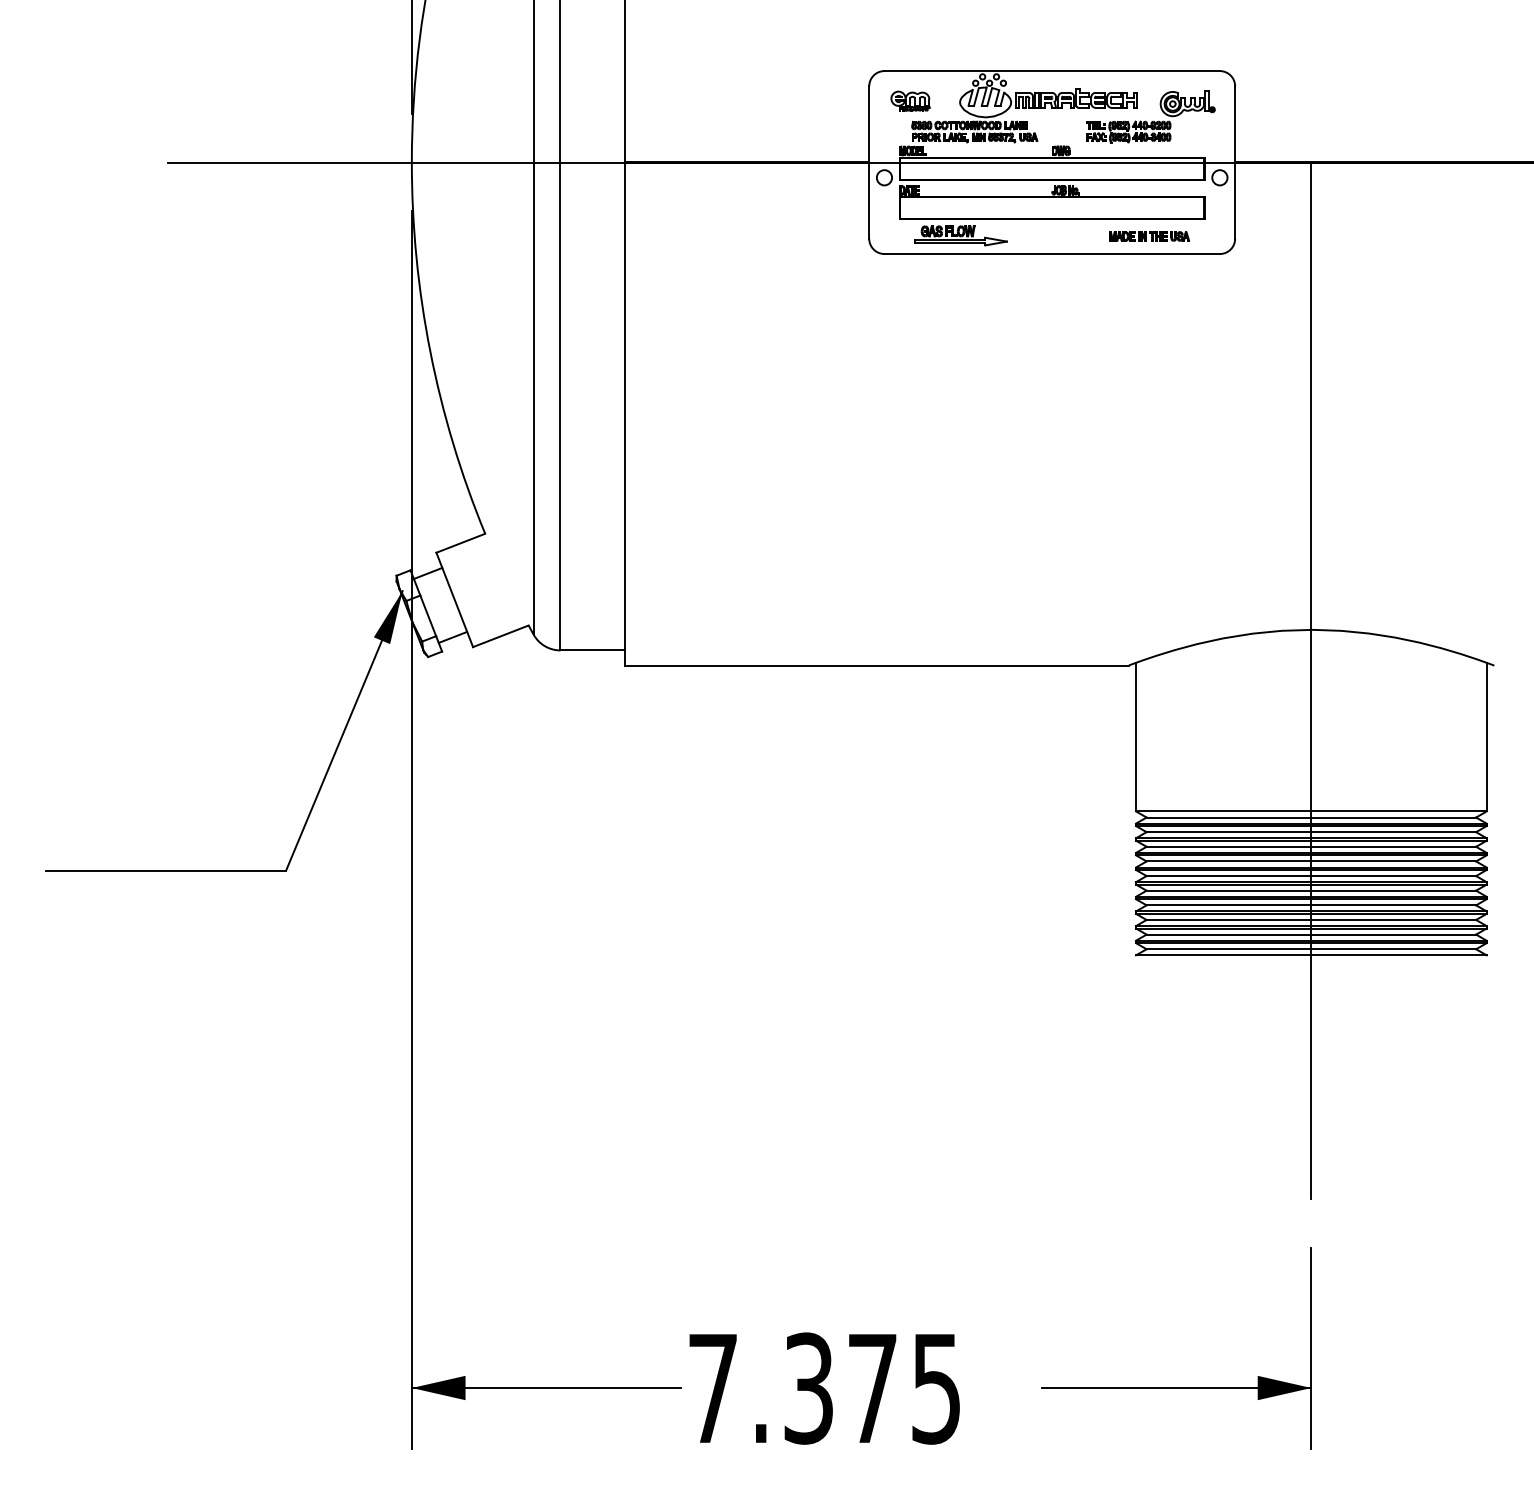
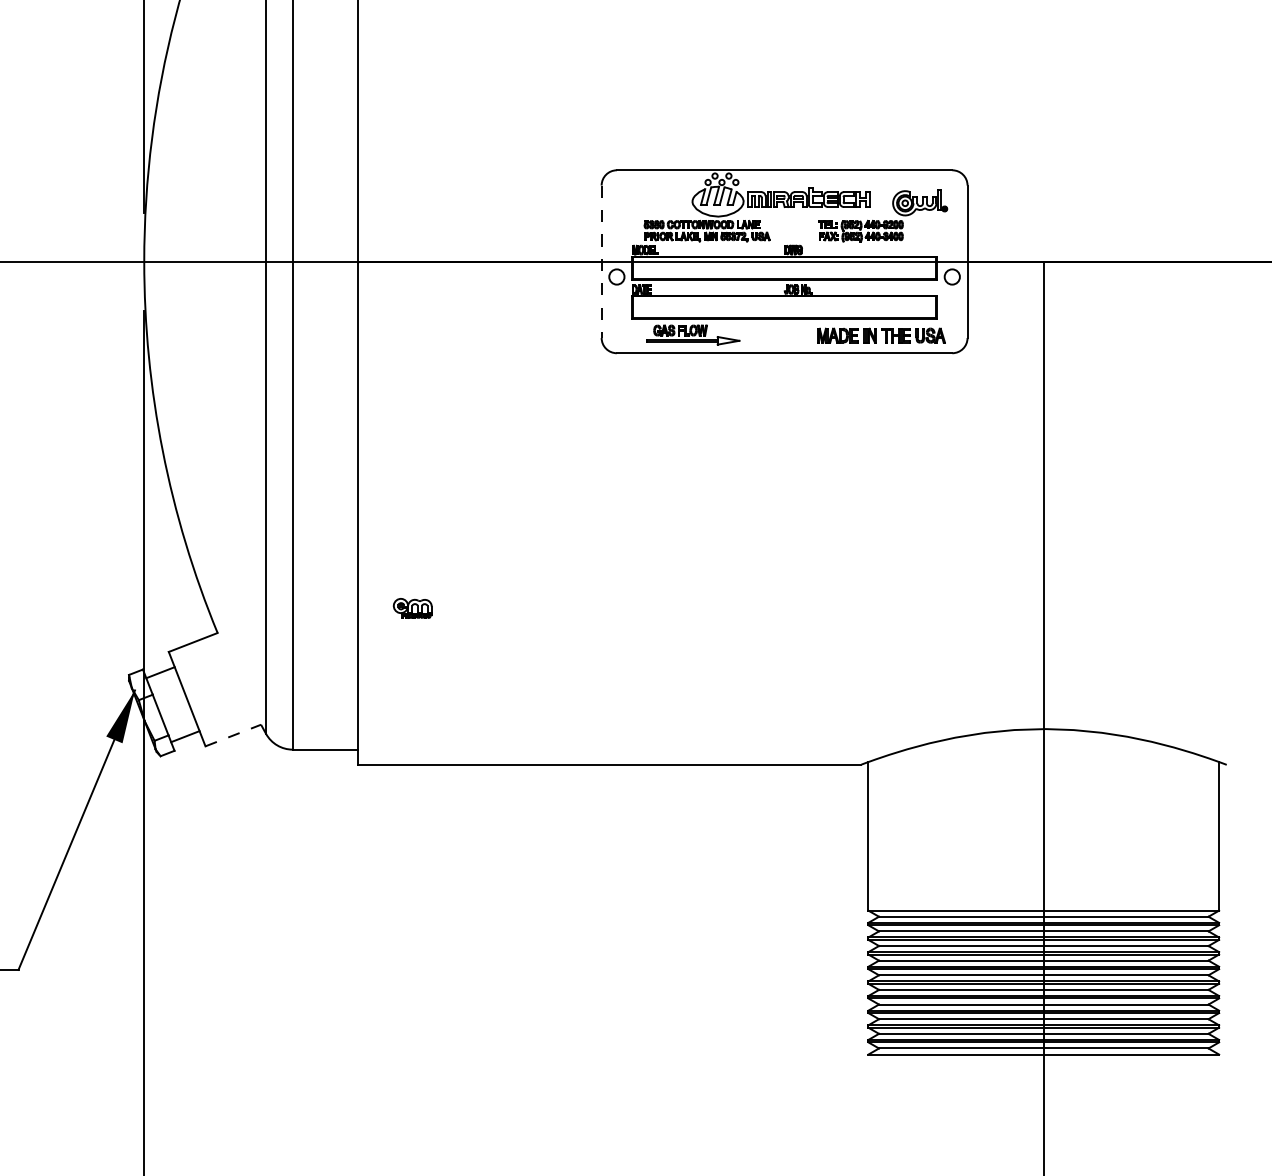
part: (910, 100) -> (412, 607), moved
line: (869, 163) -> (601, 262), solid -> dashed
part: (1149, 236) -> (881, 335), size x1.6
line: (500, 636) -> (232, 735), solid -> dashed

